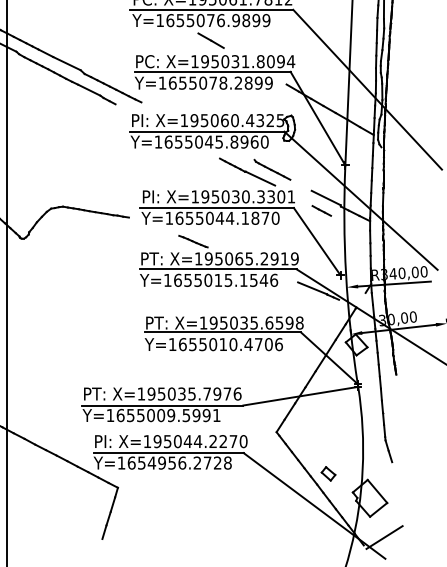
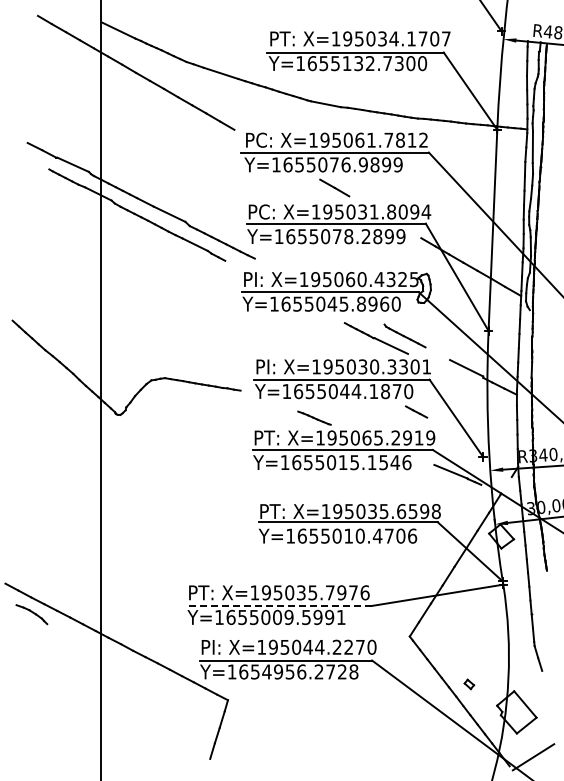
line: (321, 210) -> (416, 411), moved
line: (162, 405) -> (279, 605), solid -> dashed
part: (328, 474) -> (469, 684), size x0.6

